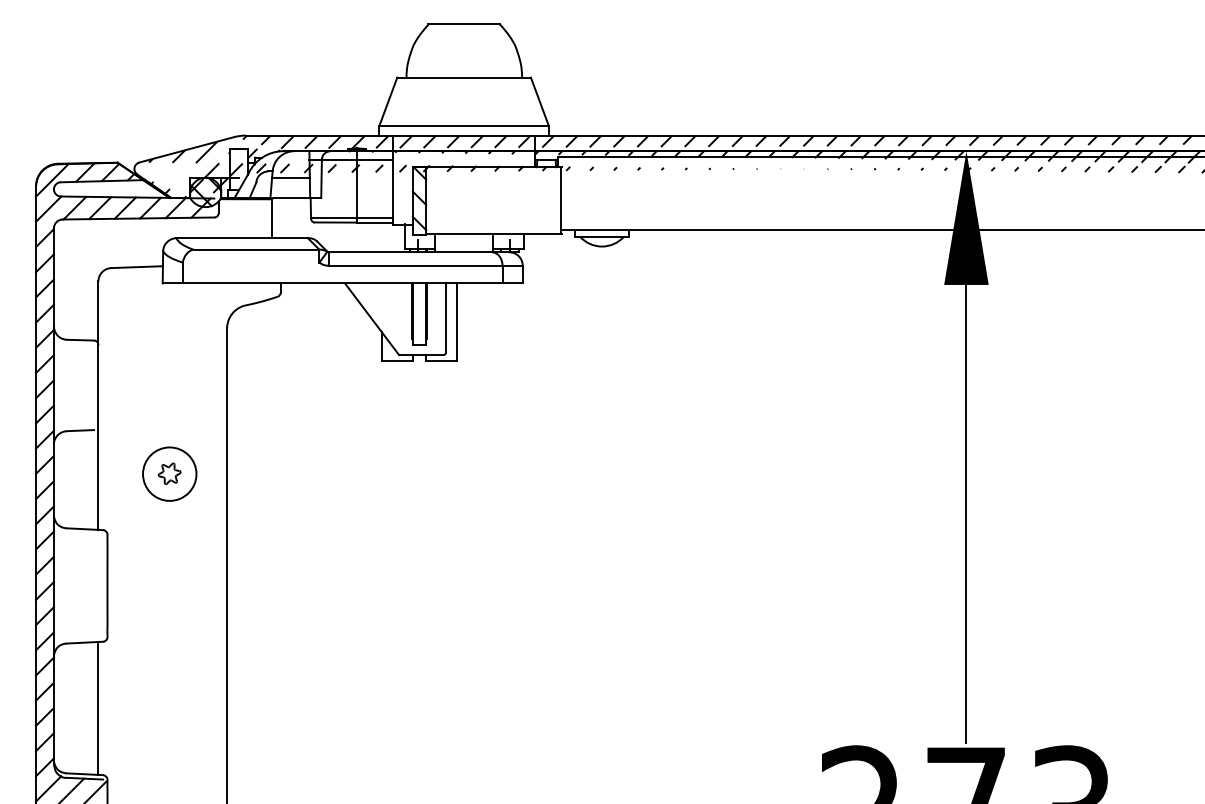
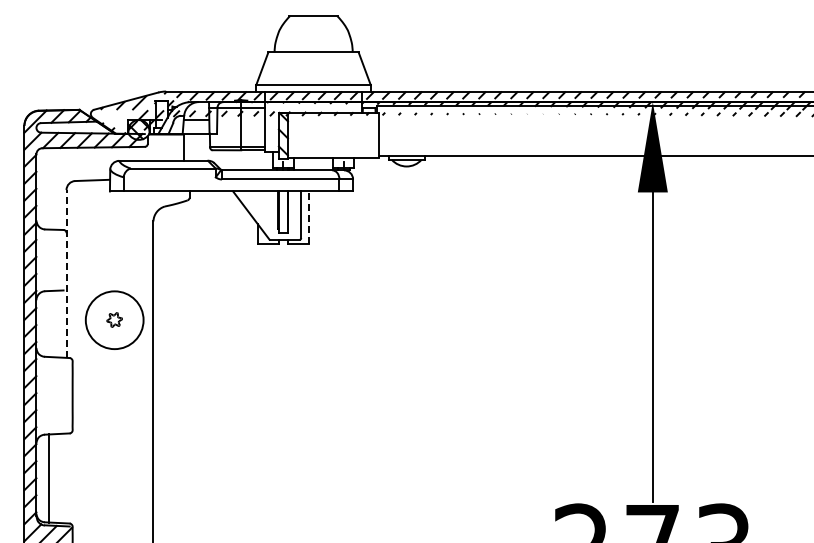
line: (458, 320) -> (309, 216), solid -> dashed
line: (98, 404) -> (66, 273), solid -> dashed
circle: (169, 474) -> (114, 320), size x1.6
line: (98, 708) -> (48, 478), moved

